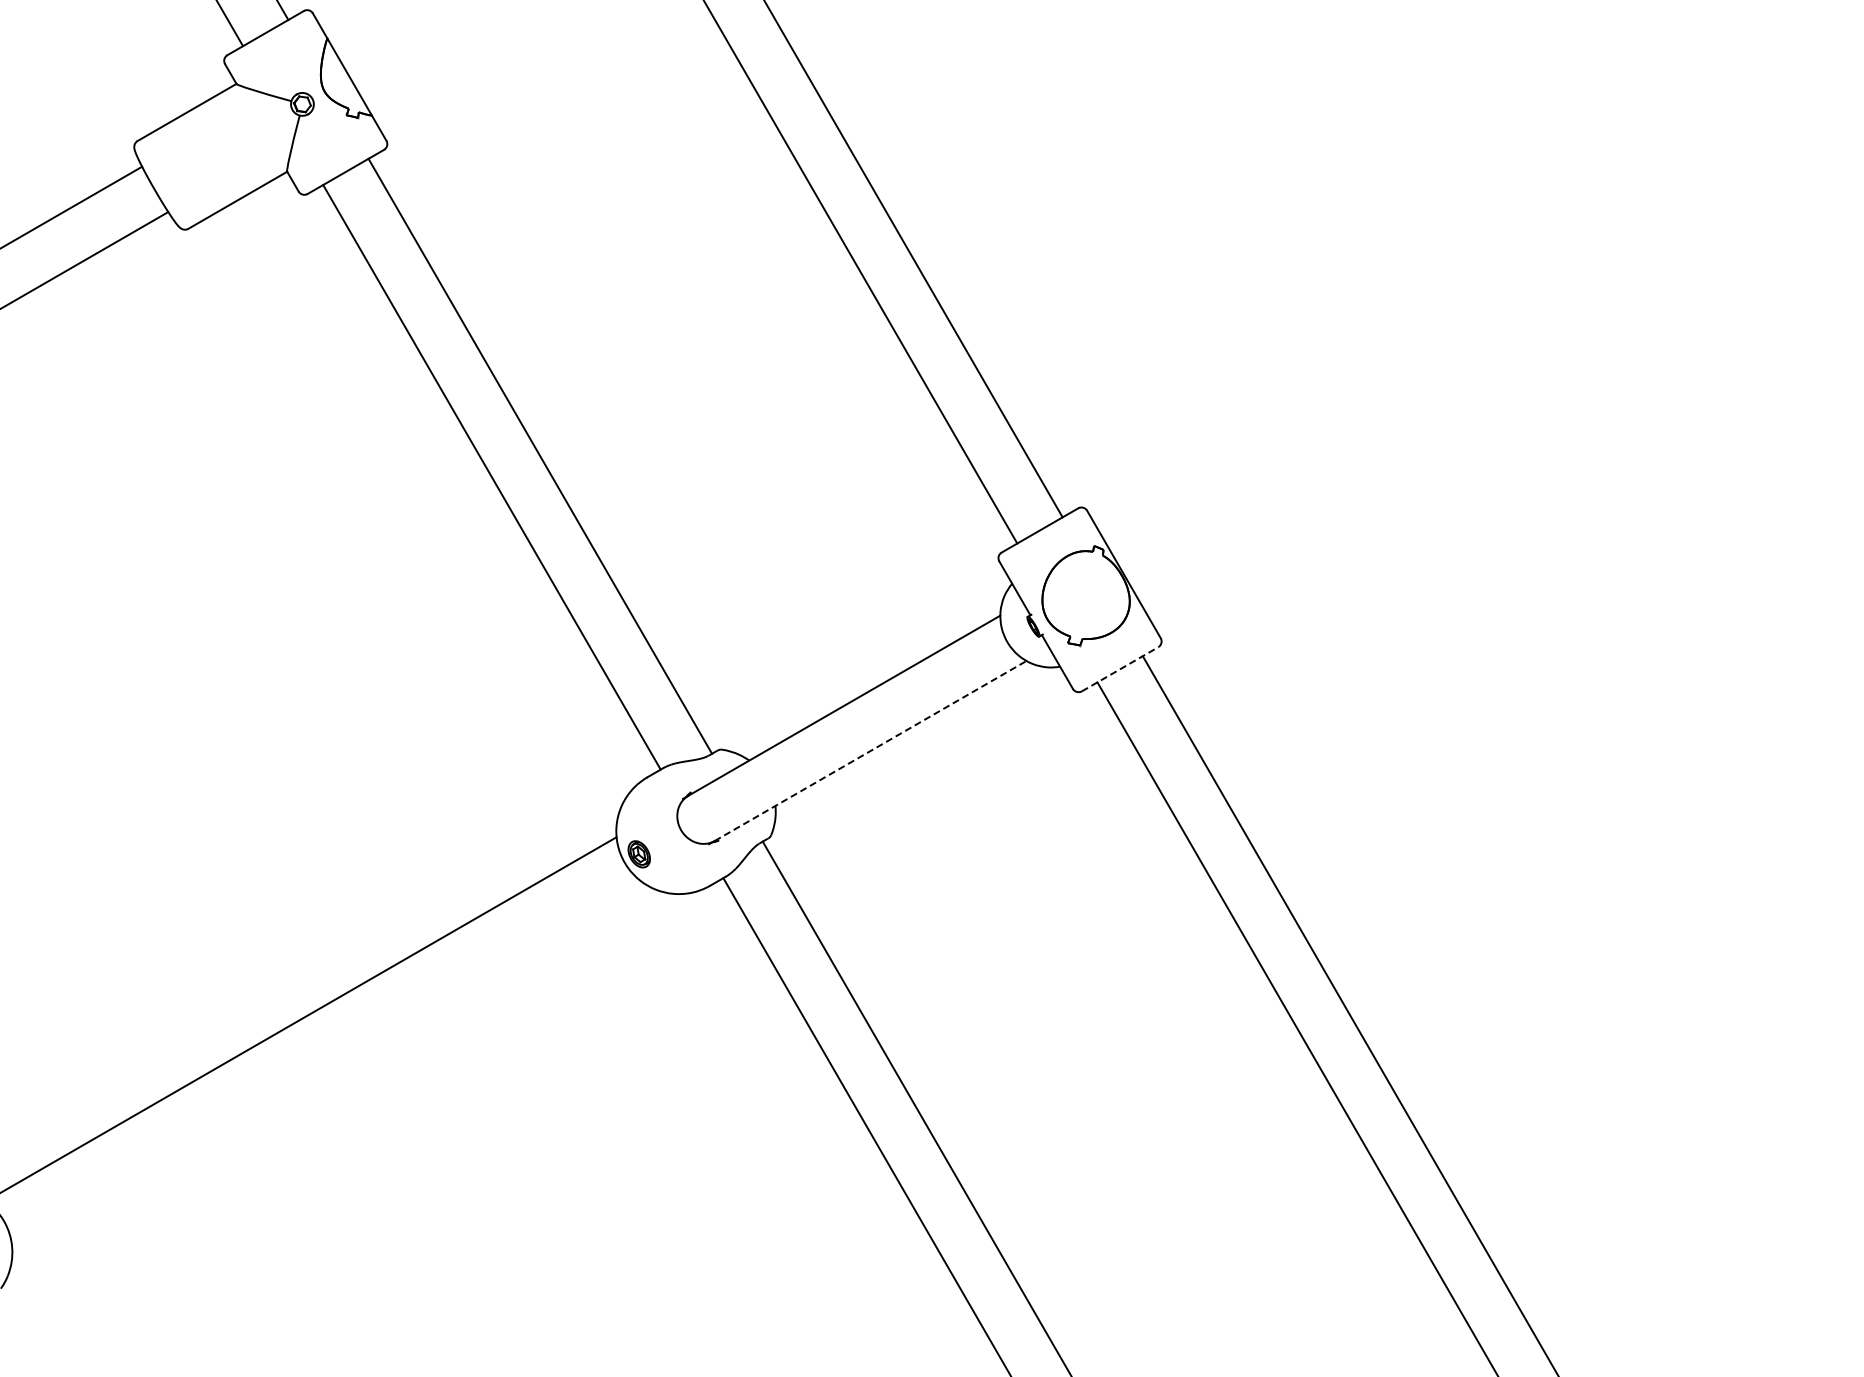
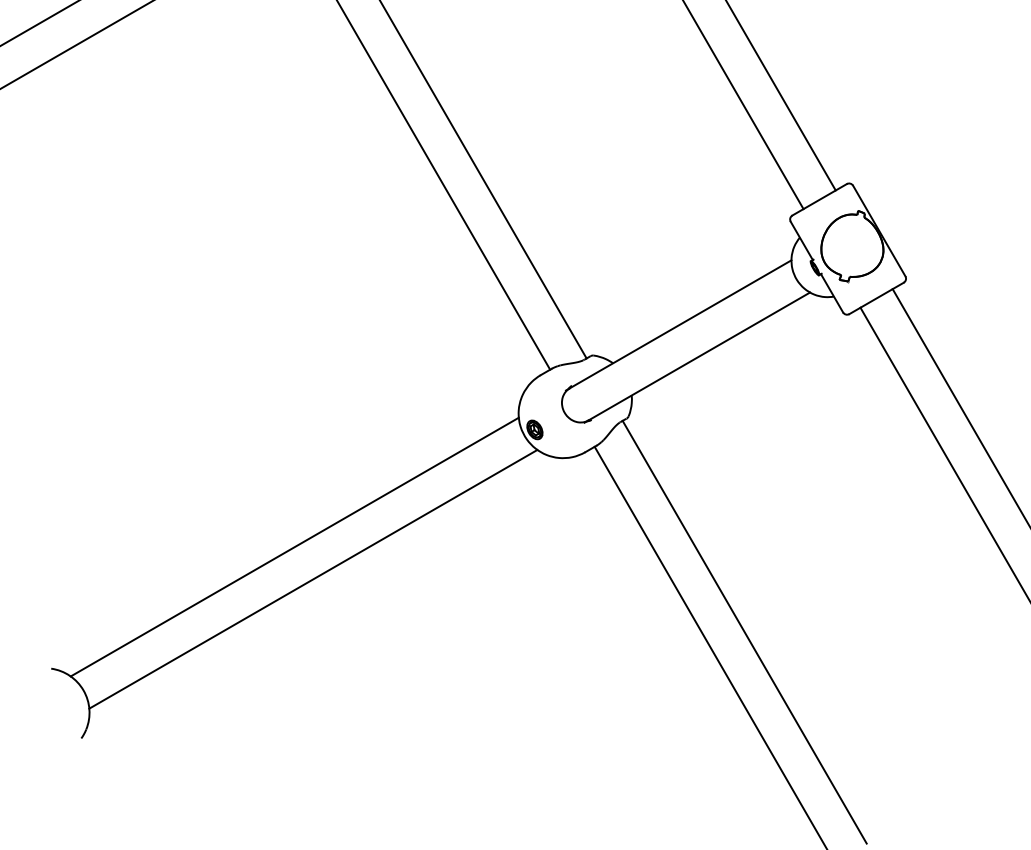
line: (1120, 669) -> (876, 298), dashed -> solid
line: (871, 750) -> (699, 356), dashed -> solid
line: (327, 1064) -> (313, 579), added

